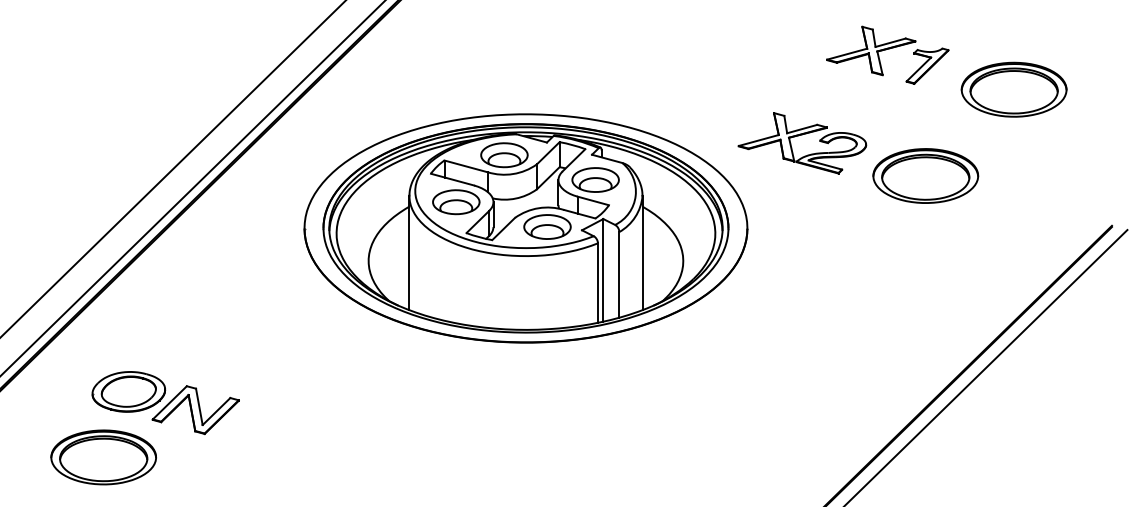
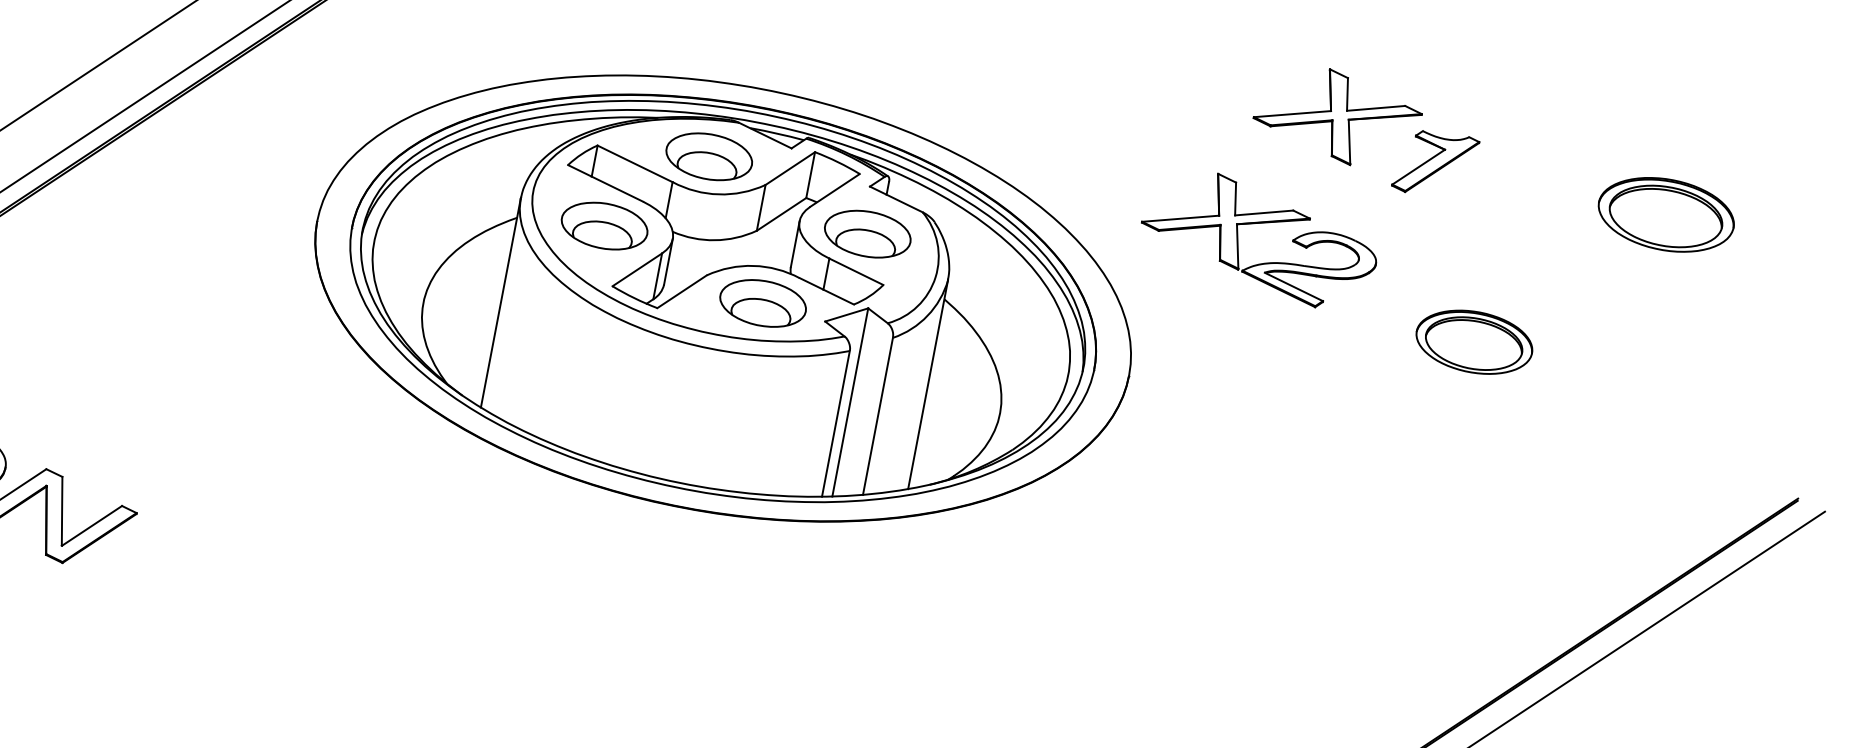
part: (887, 54) -> (1366, 128), moved
part: (1013, 89) -> (1665, 214), size x0.7
part: (925, 175) -> (1473, 341), size x0.6

